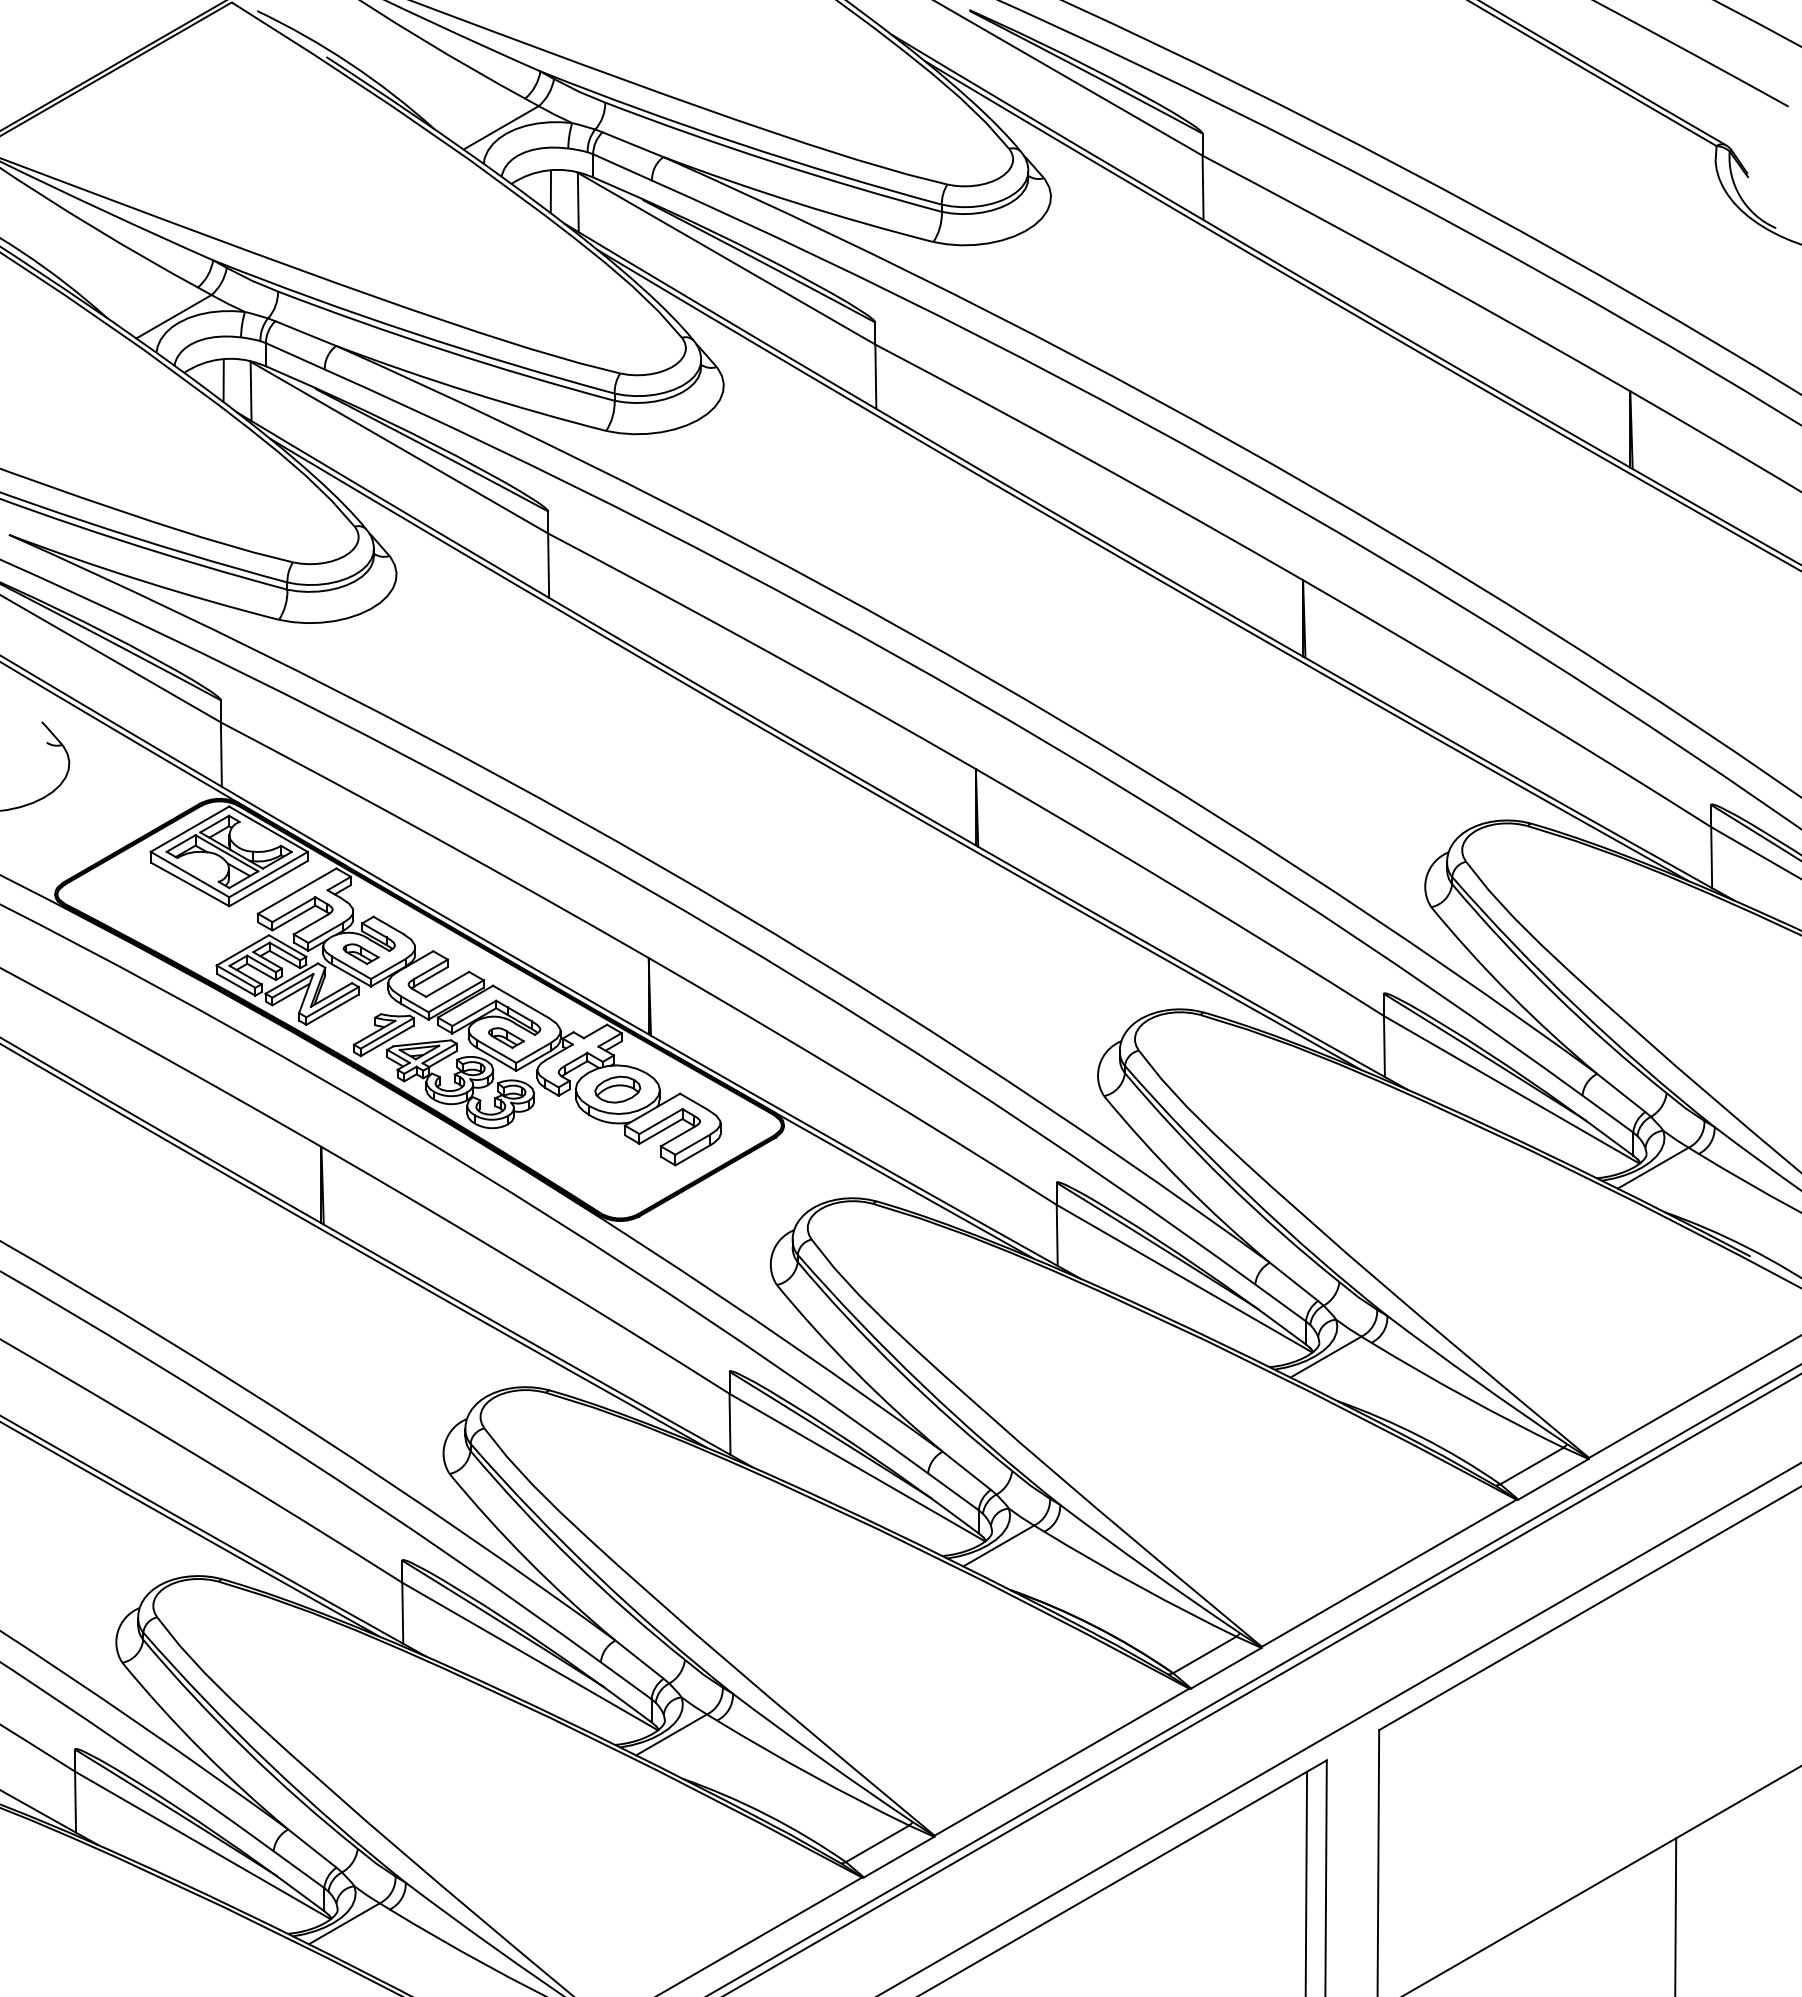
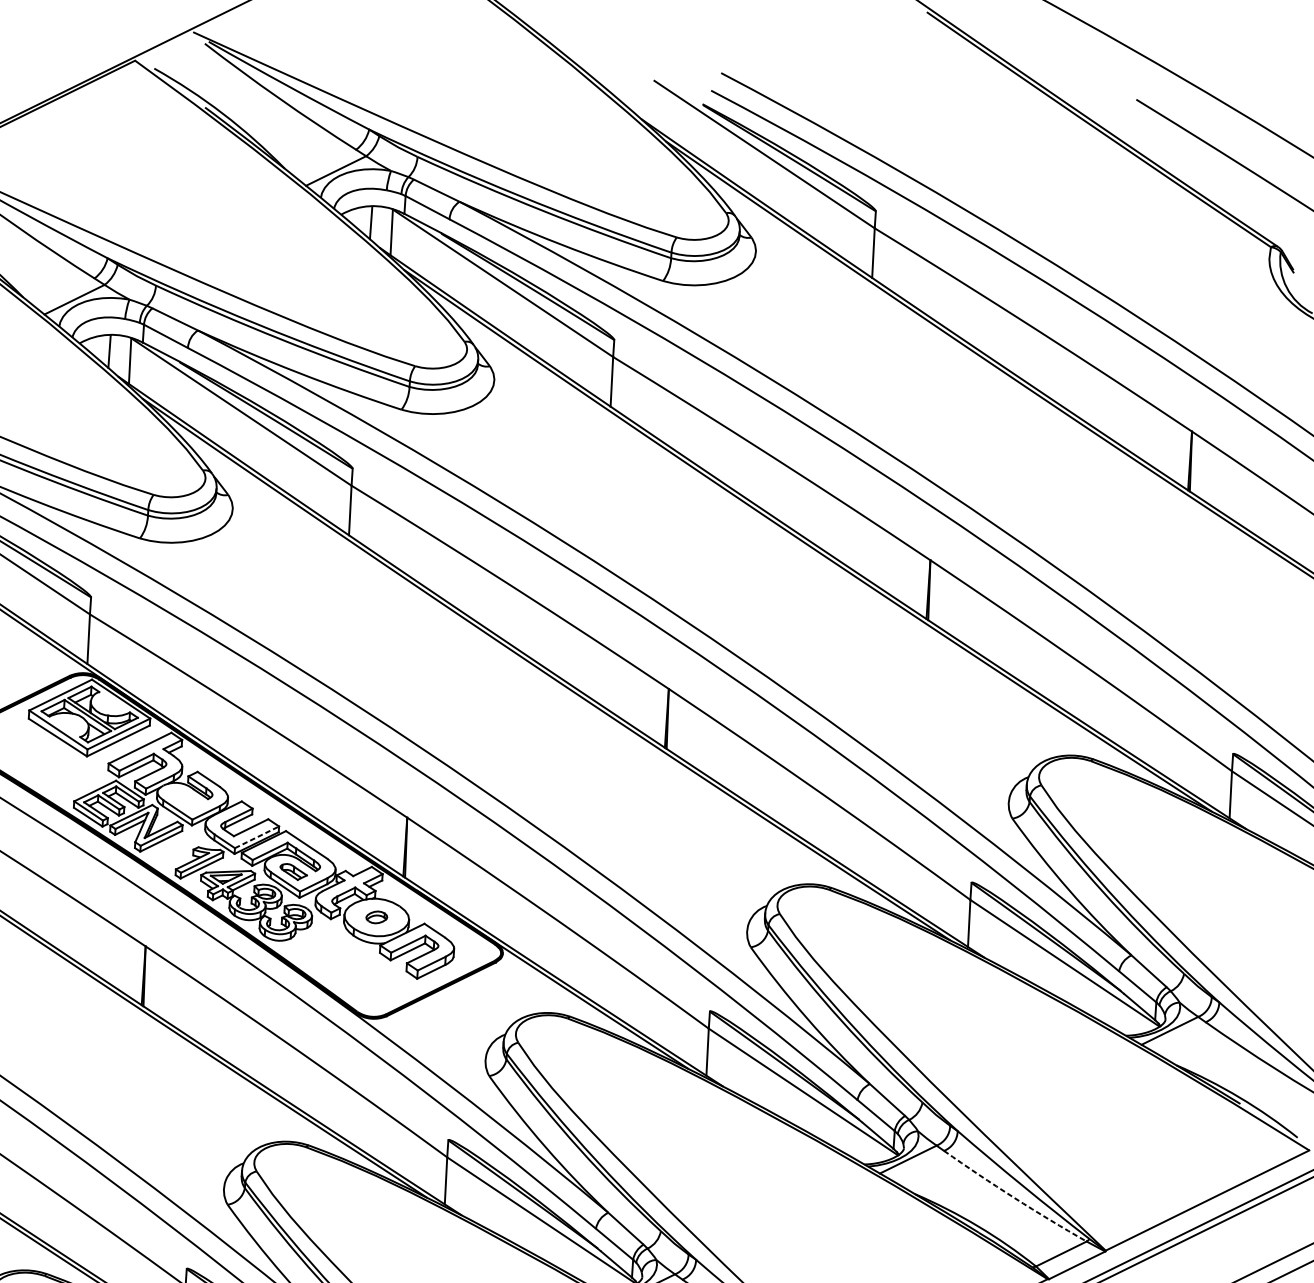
part: (360, 953) -> (185, 799), removed
line: (456, 996) -> (257, 837), solid -> dashed
part: (617, 1089) -> (376, 917), size x0.6
arc: (1466, 1397) -> (1014, 1197), solid -> dashed

